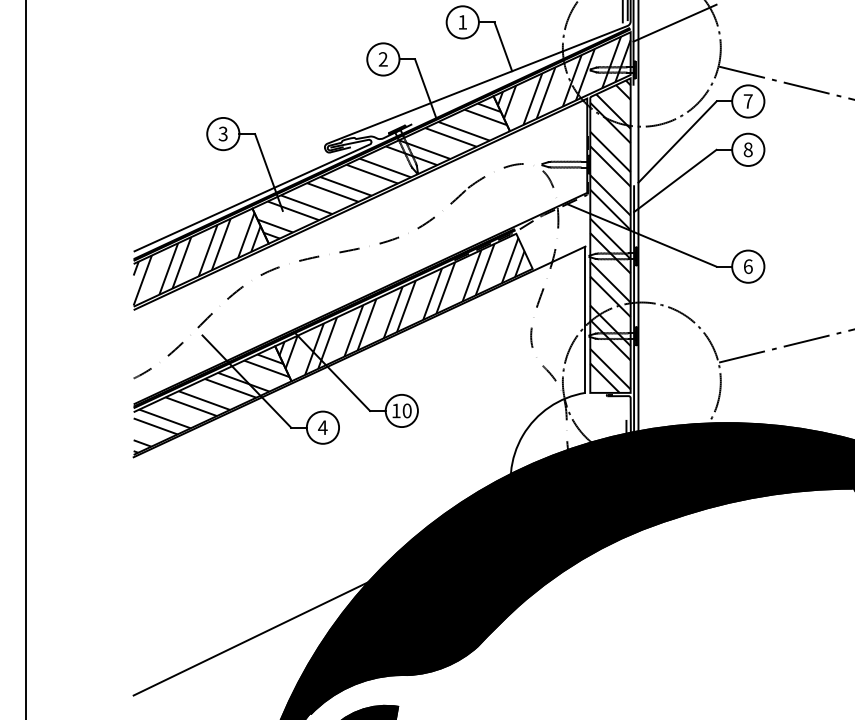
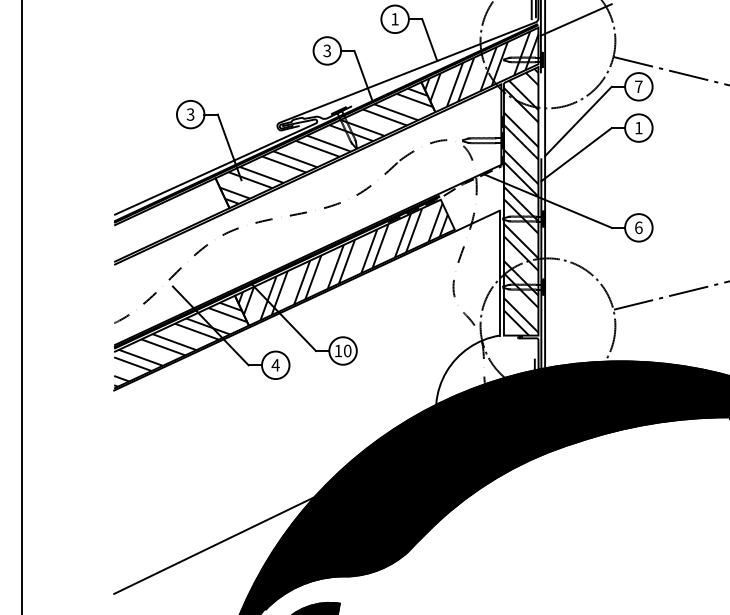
text: (383, 60) -> (327, 51), 2 -> 3
text: (747, 149) -> (638, 127), 8 -> 1
hatch: (197, 259) -> (168, 221), removed

